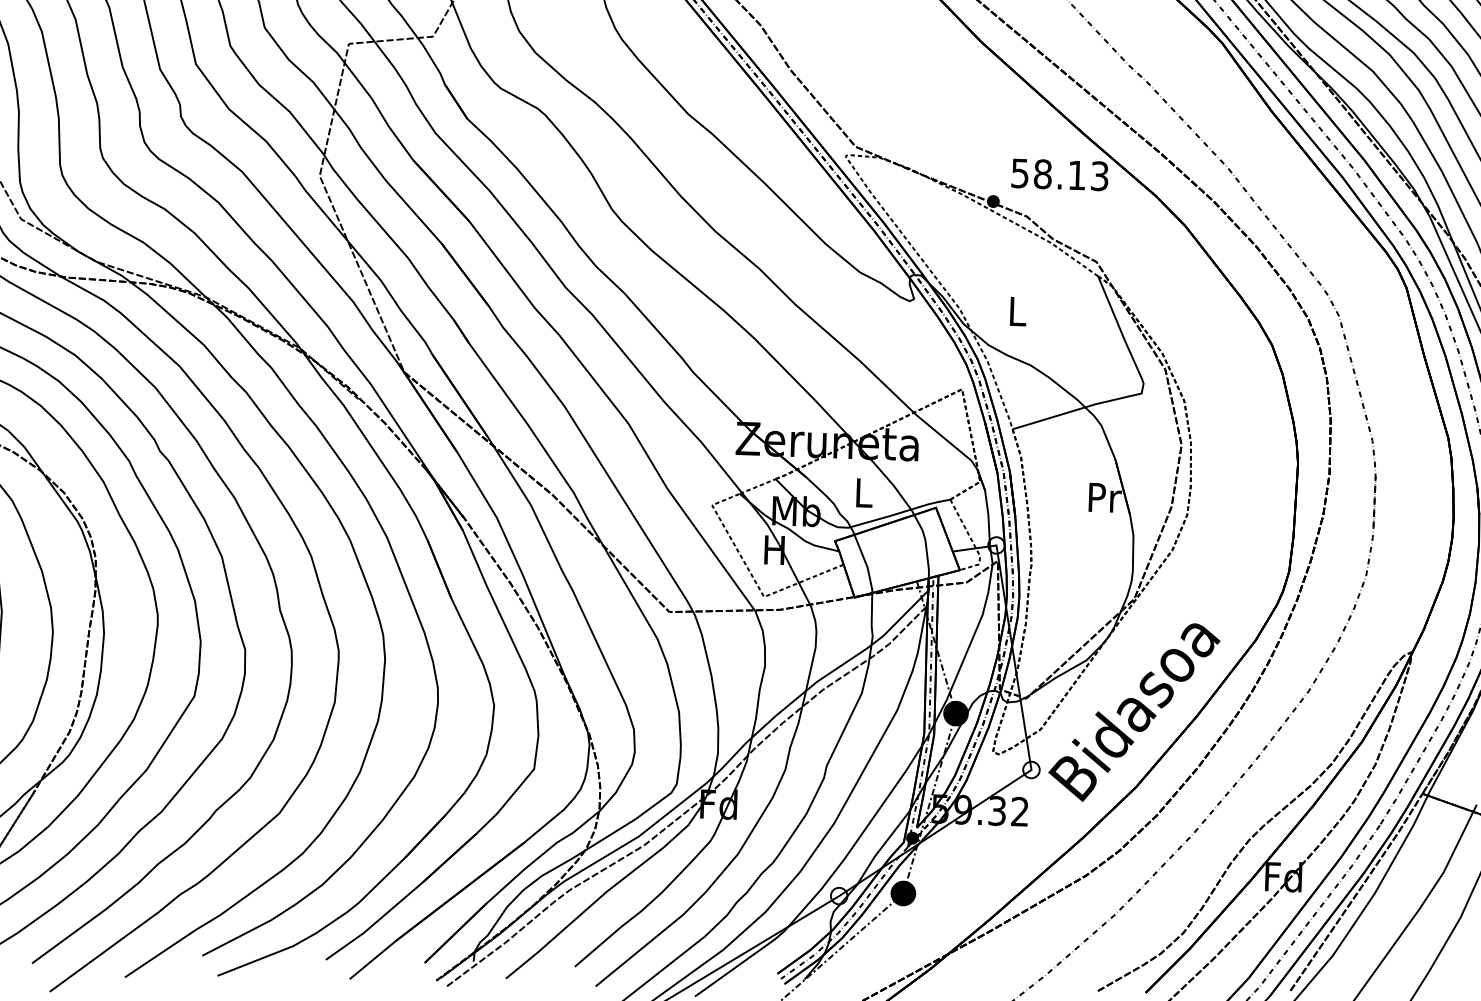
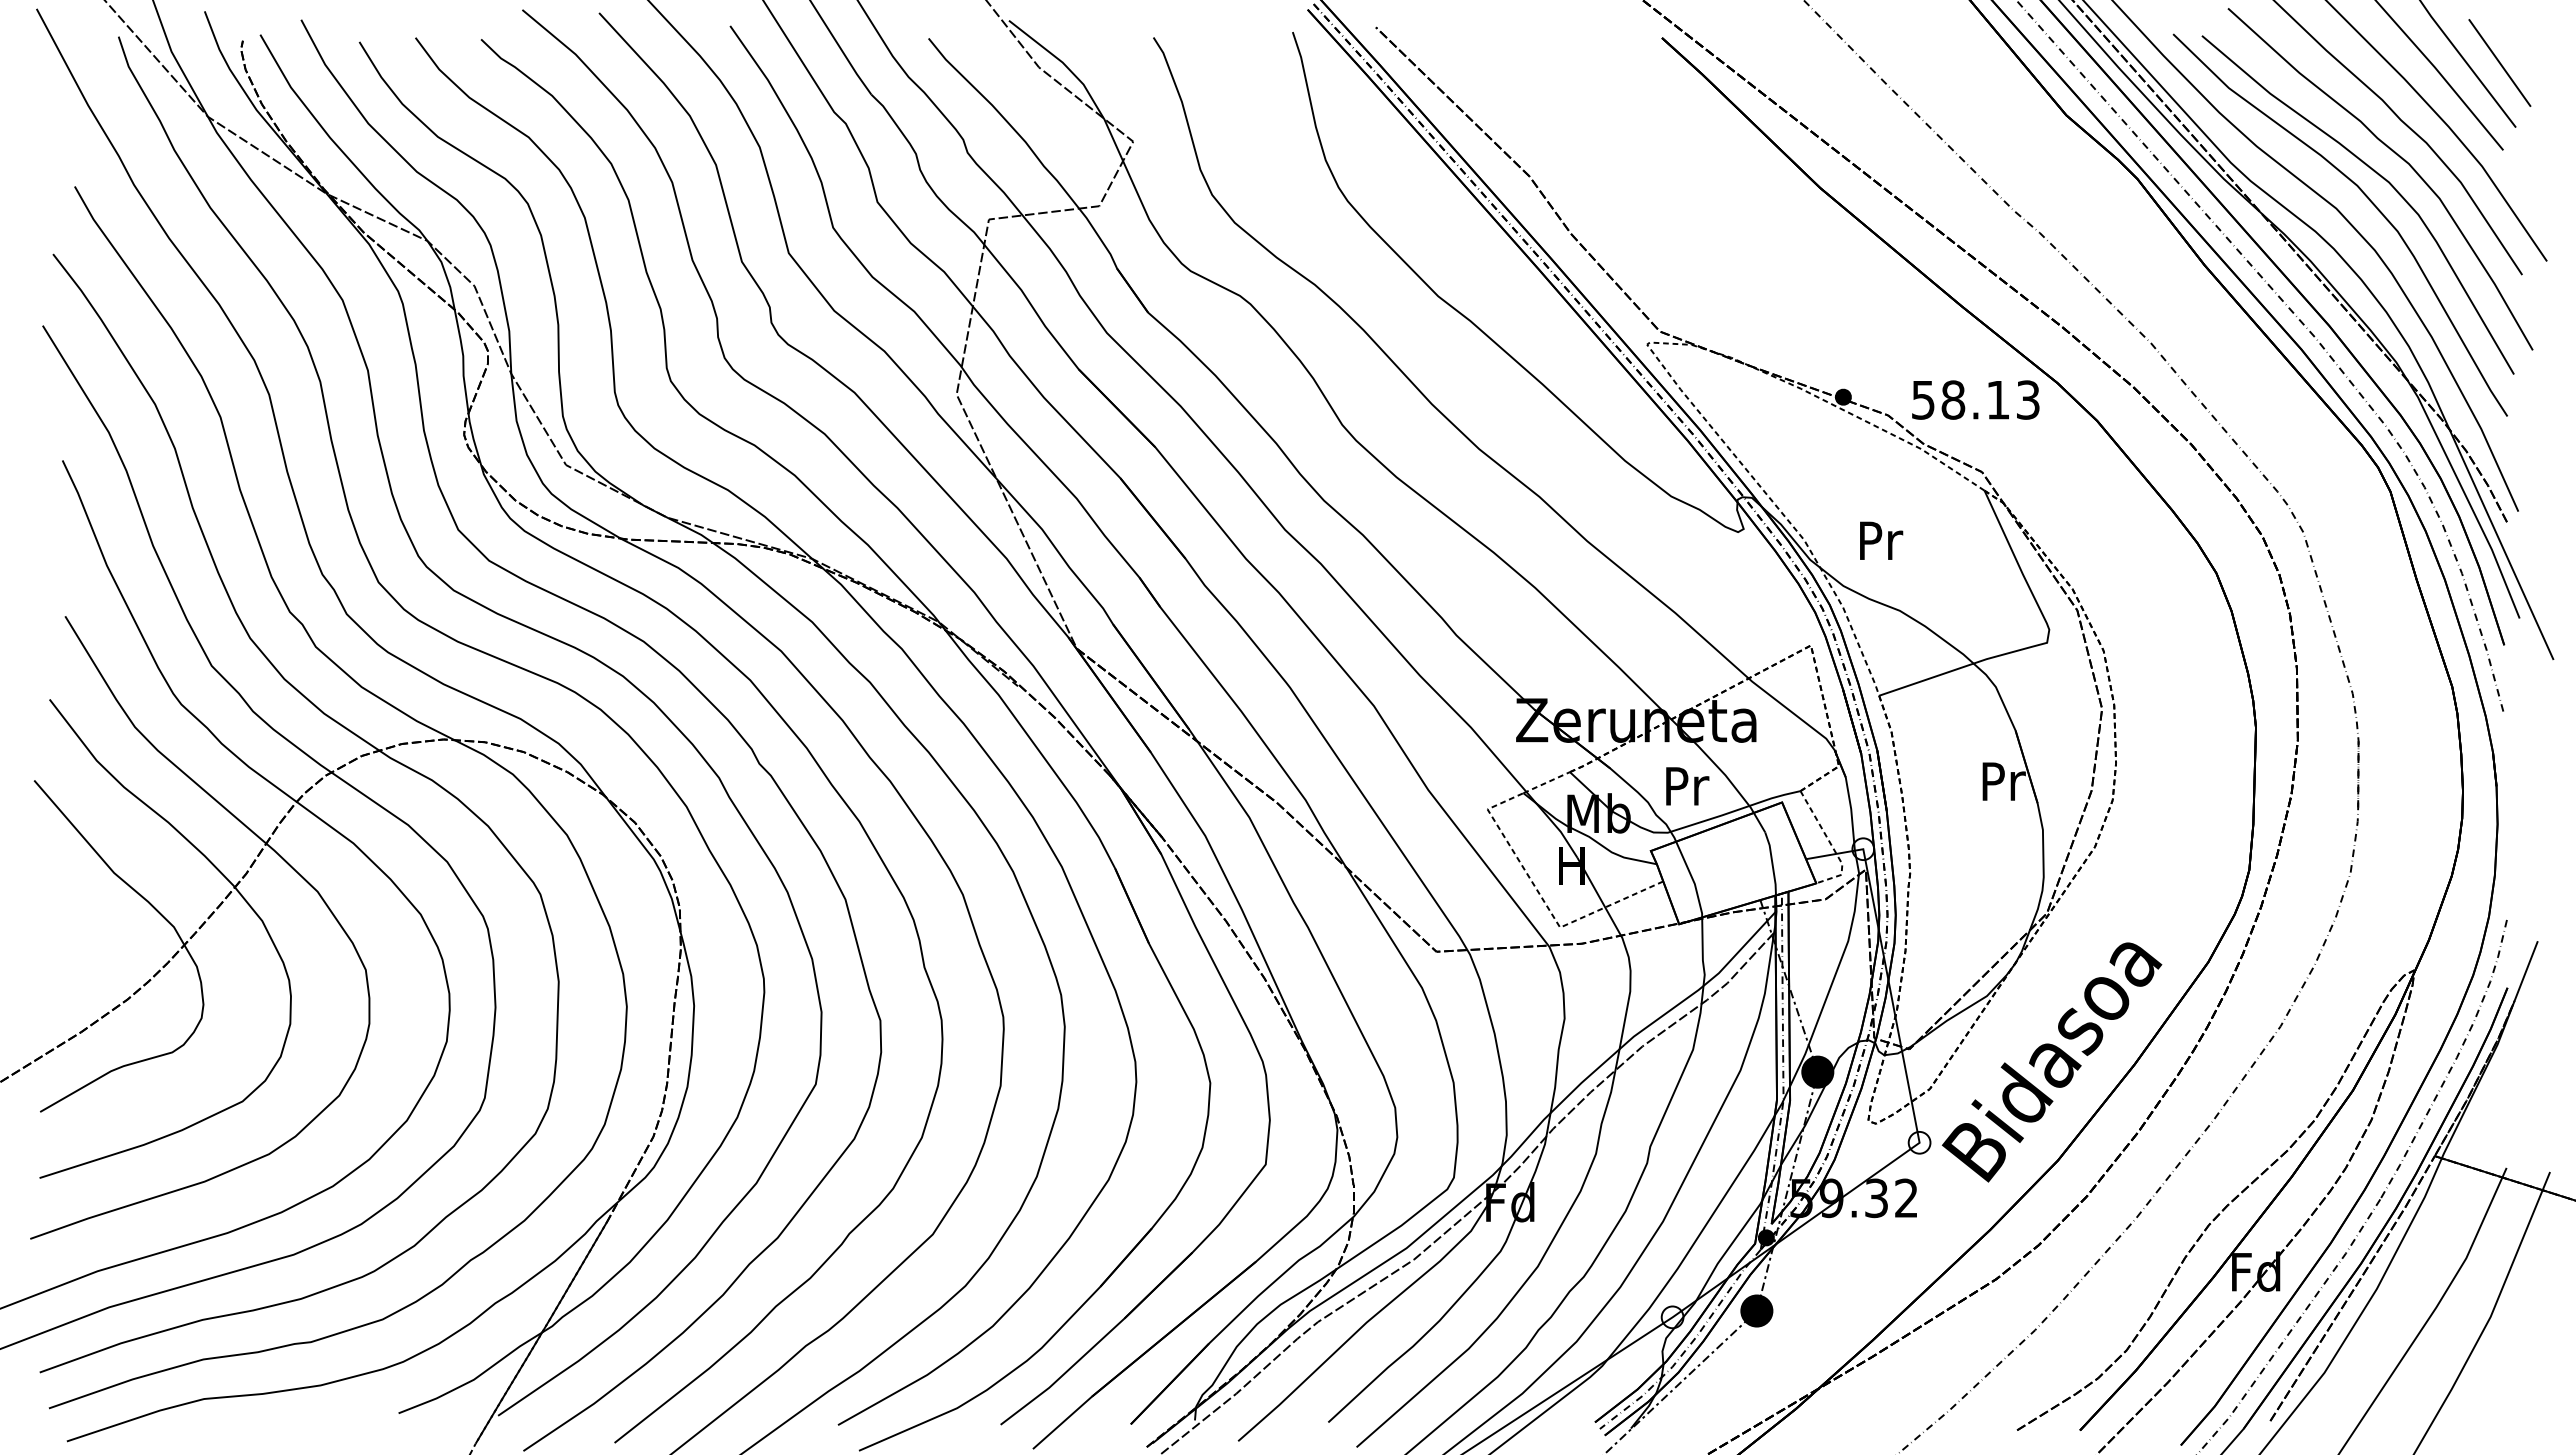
text: (1059, 174) -> (1975, 399), moved
text: (1018, 311) -> (1881, 540), L -> Pr
text: (864, 493) -> (1687, 786), L -> Pr

